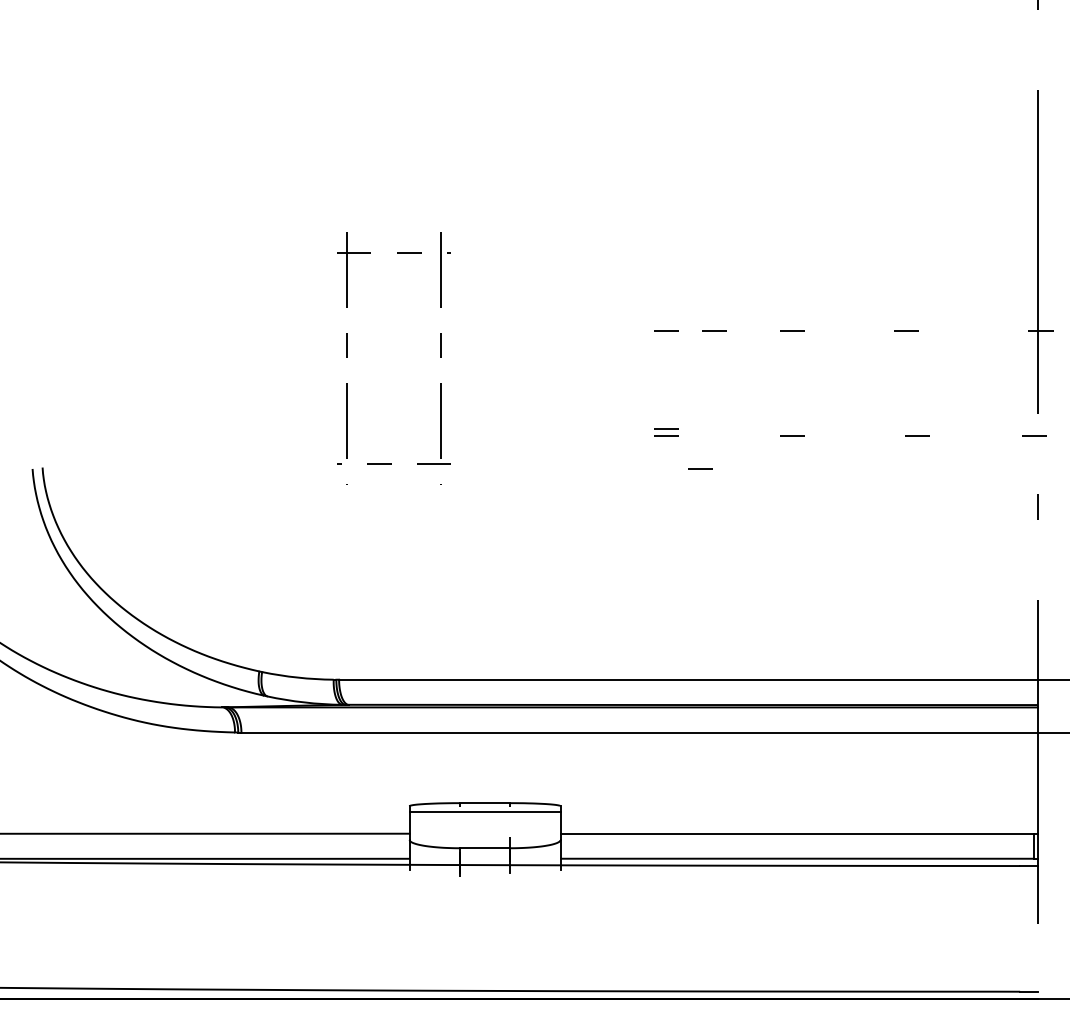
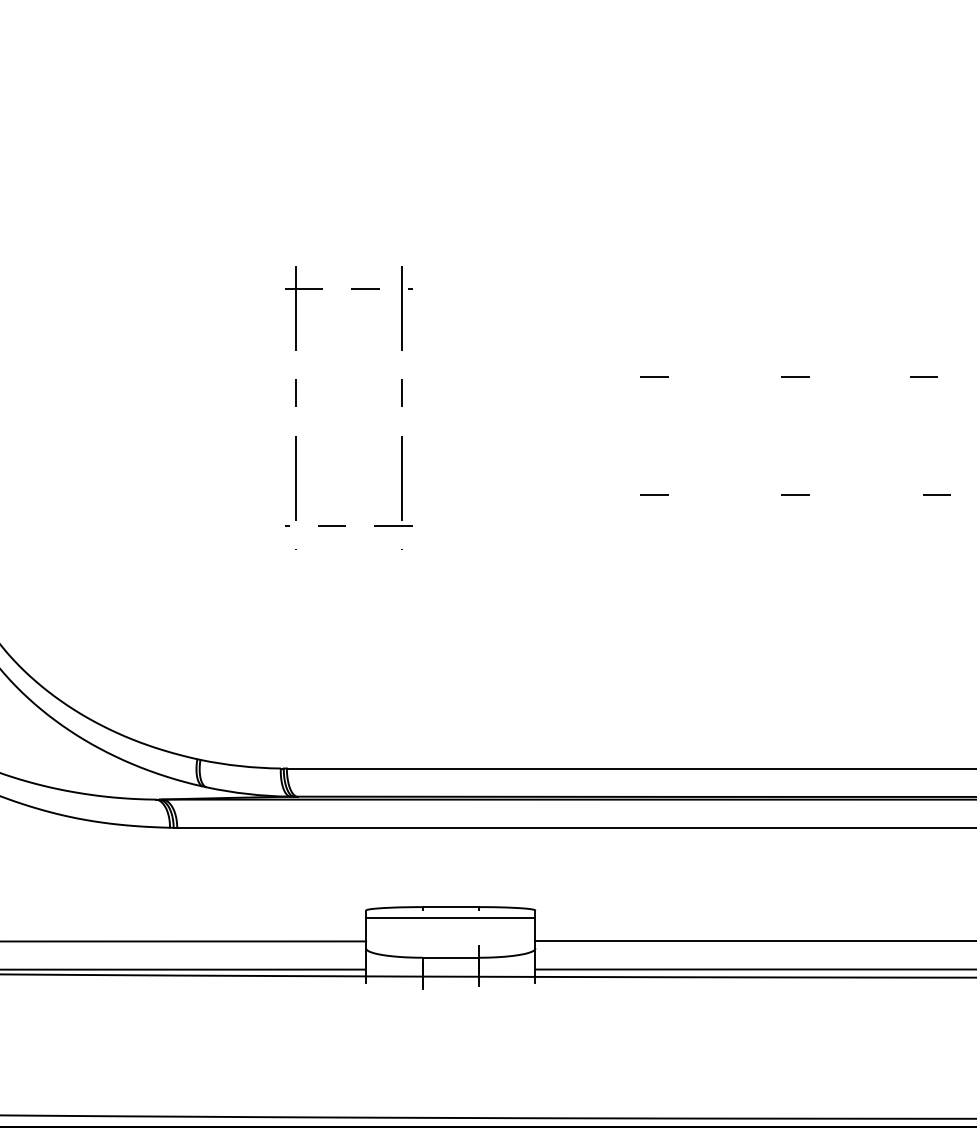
line: (714, 330) -> (708, 376), removed
line: (666, 428) -> (654, 486), removed
line: (700, 468) -> (692, 531), removed

